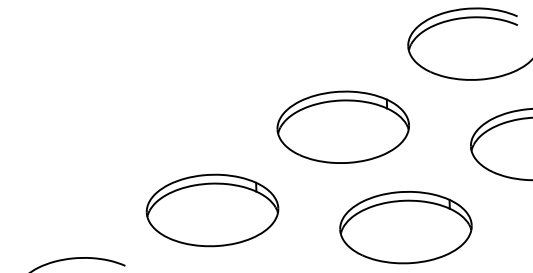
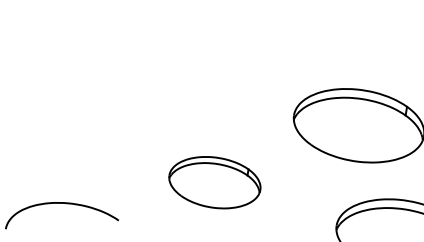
part: (212, 210) -> (214, 182), size x0.7

